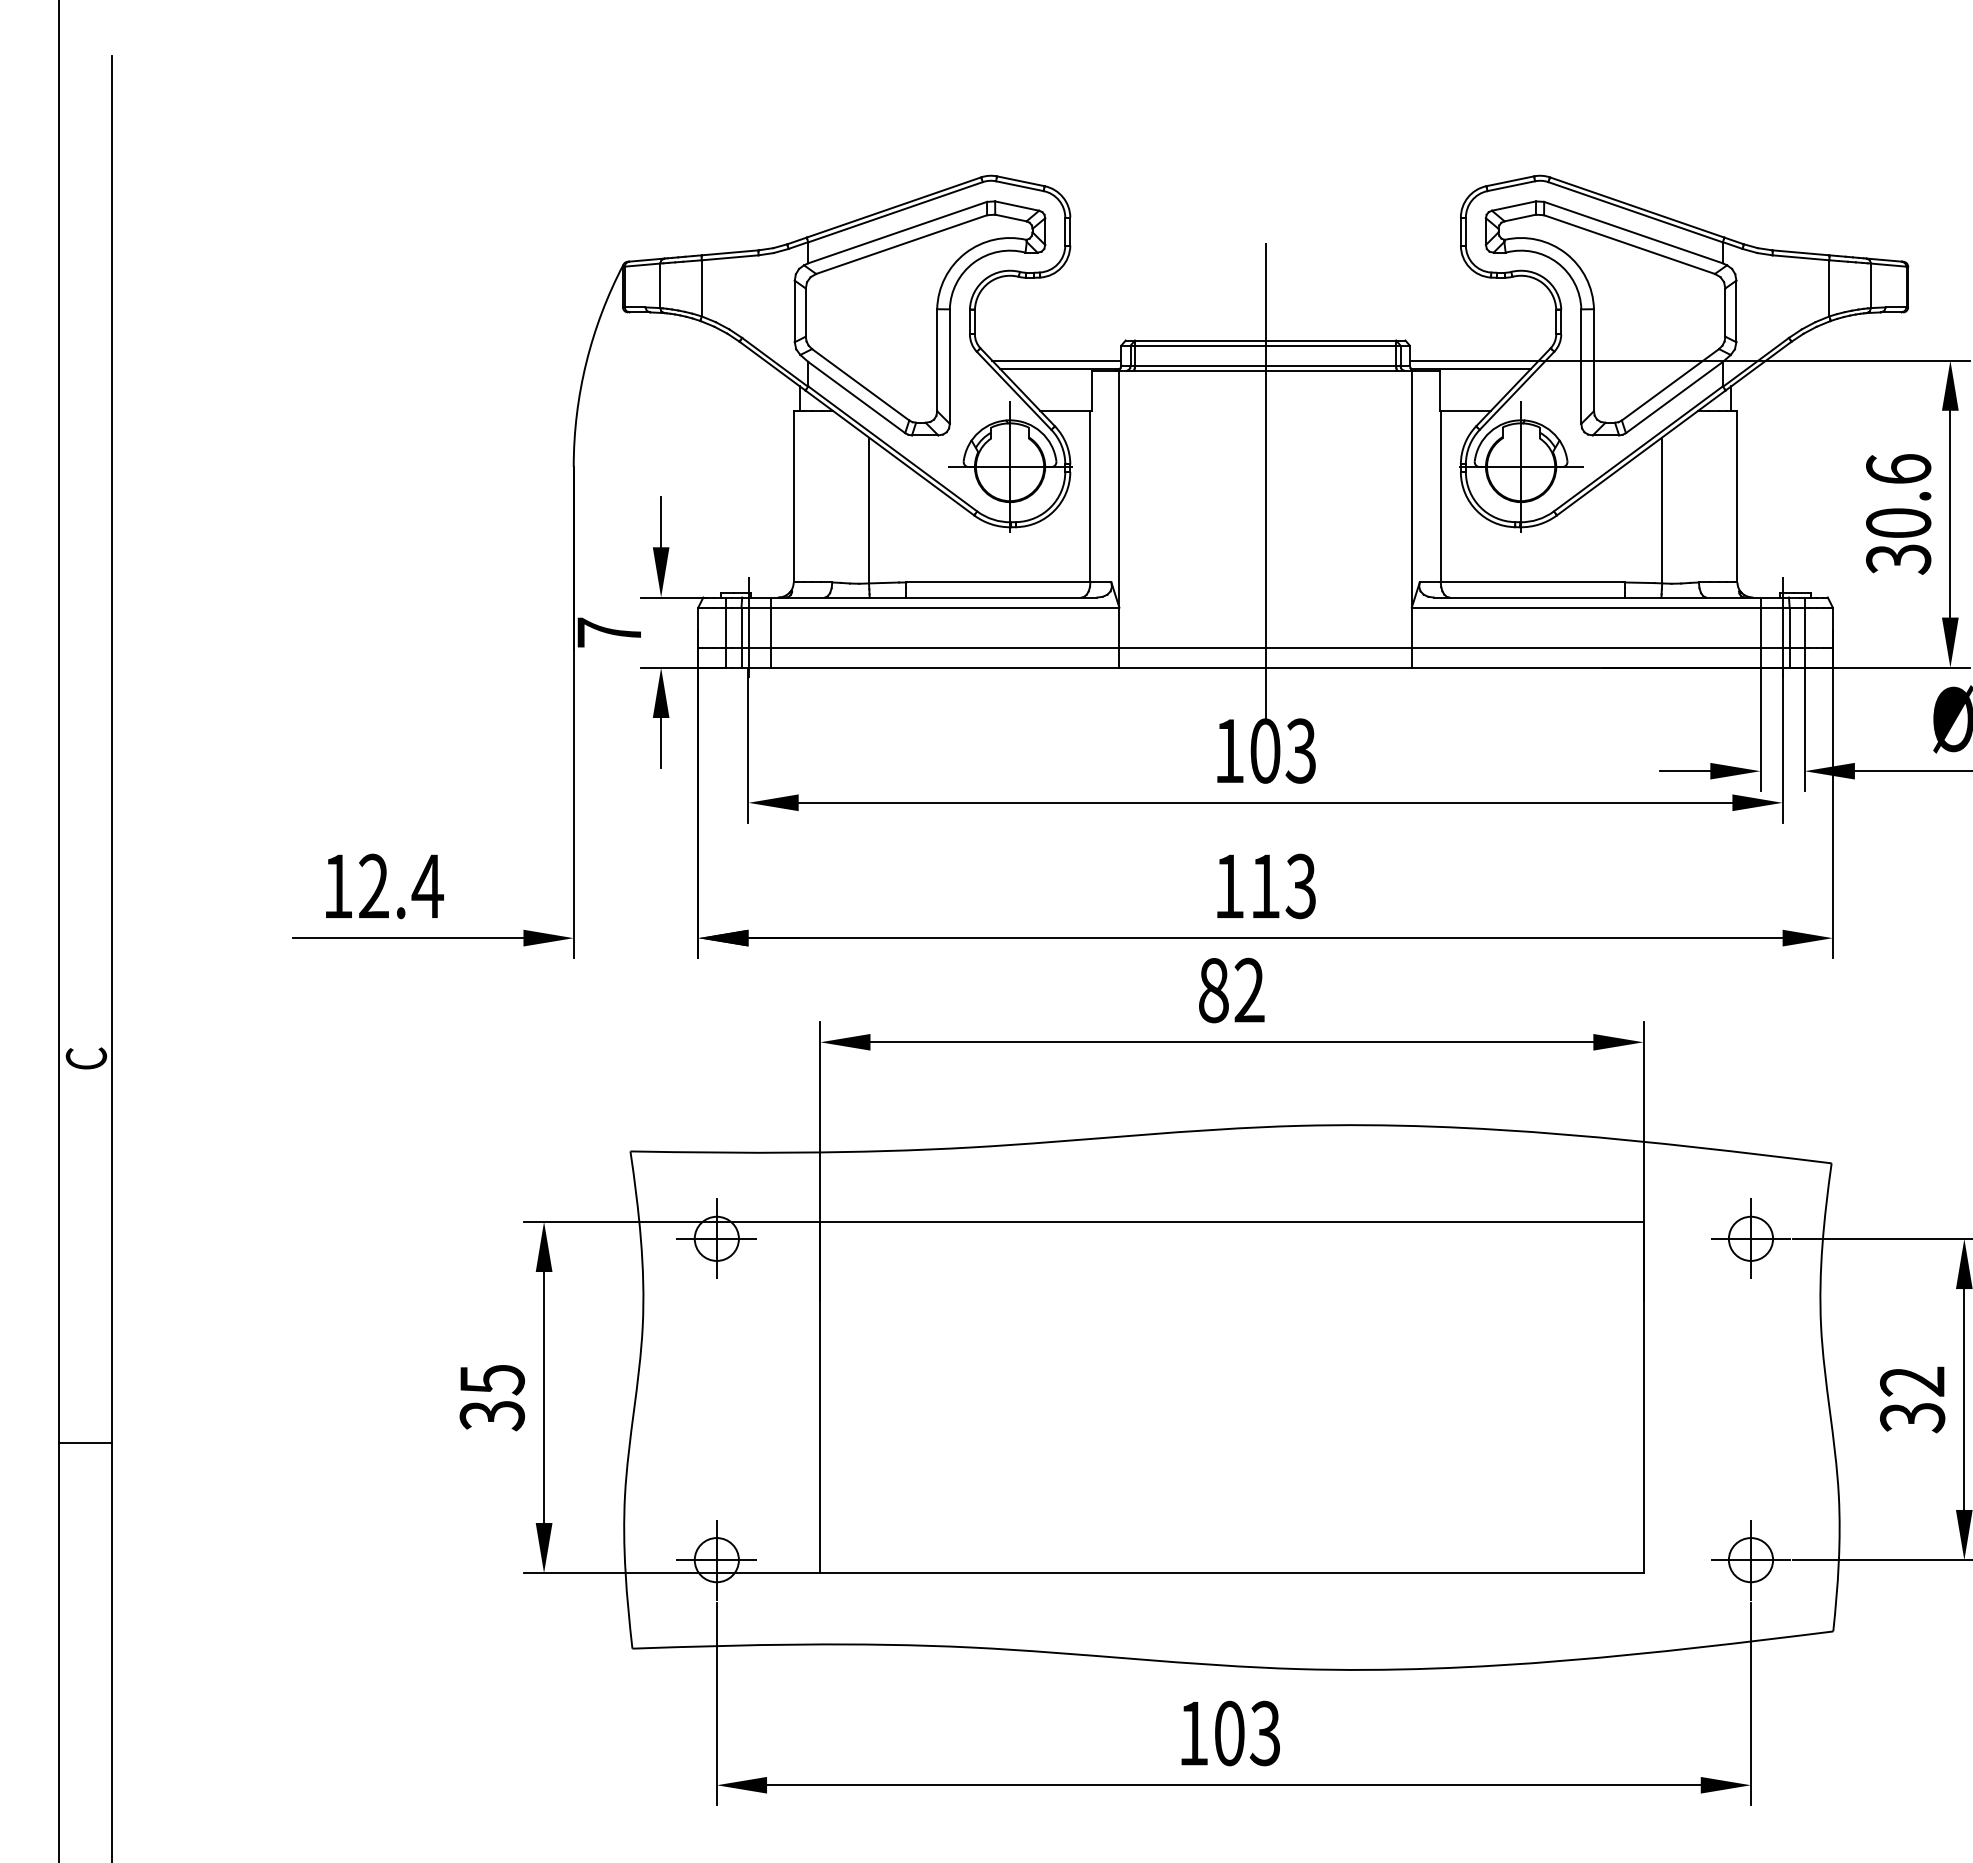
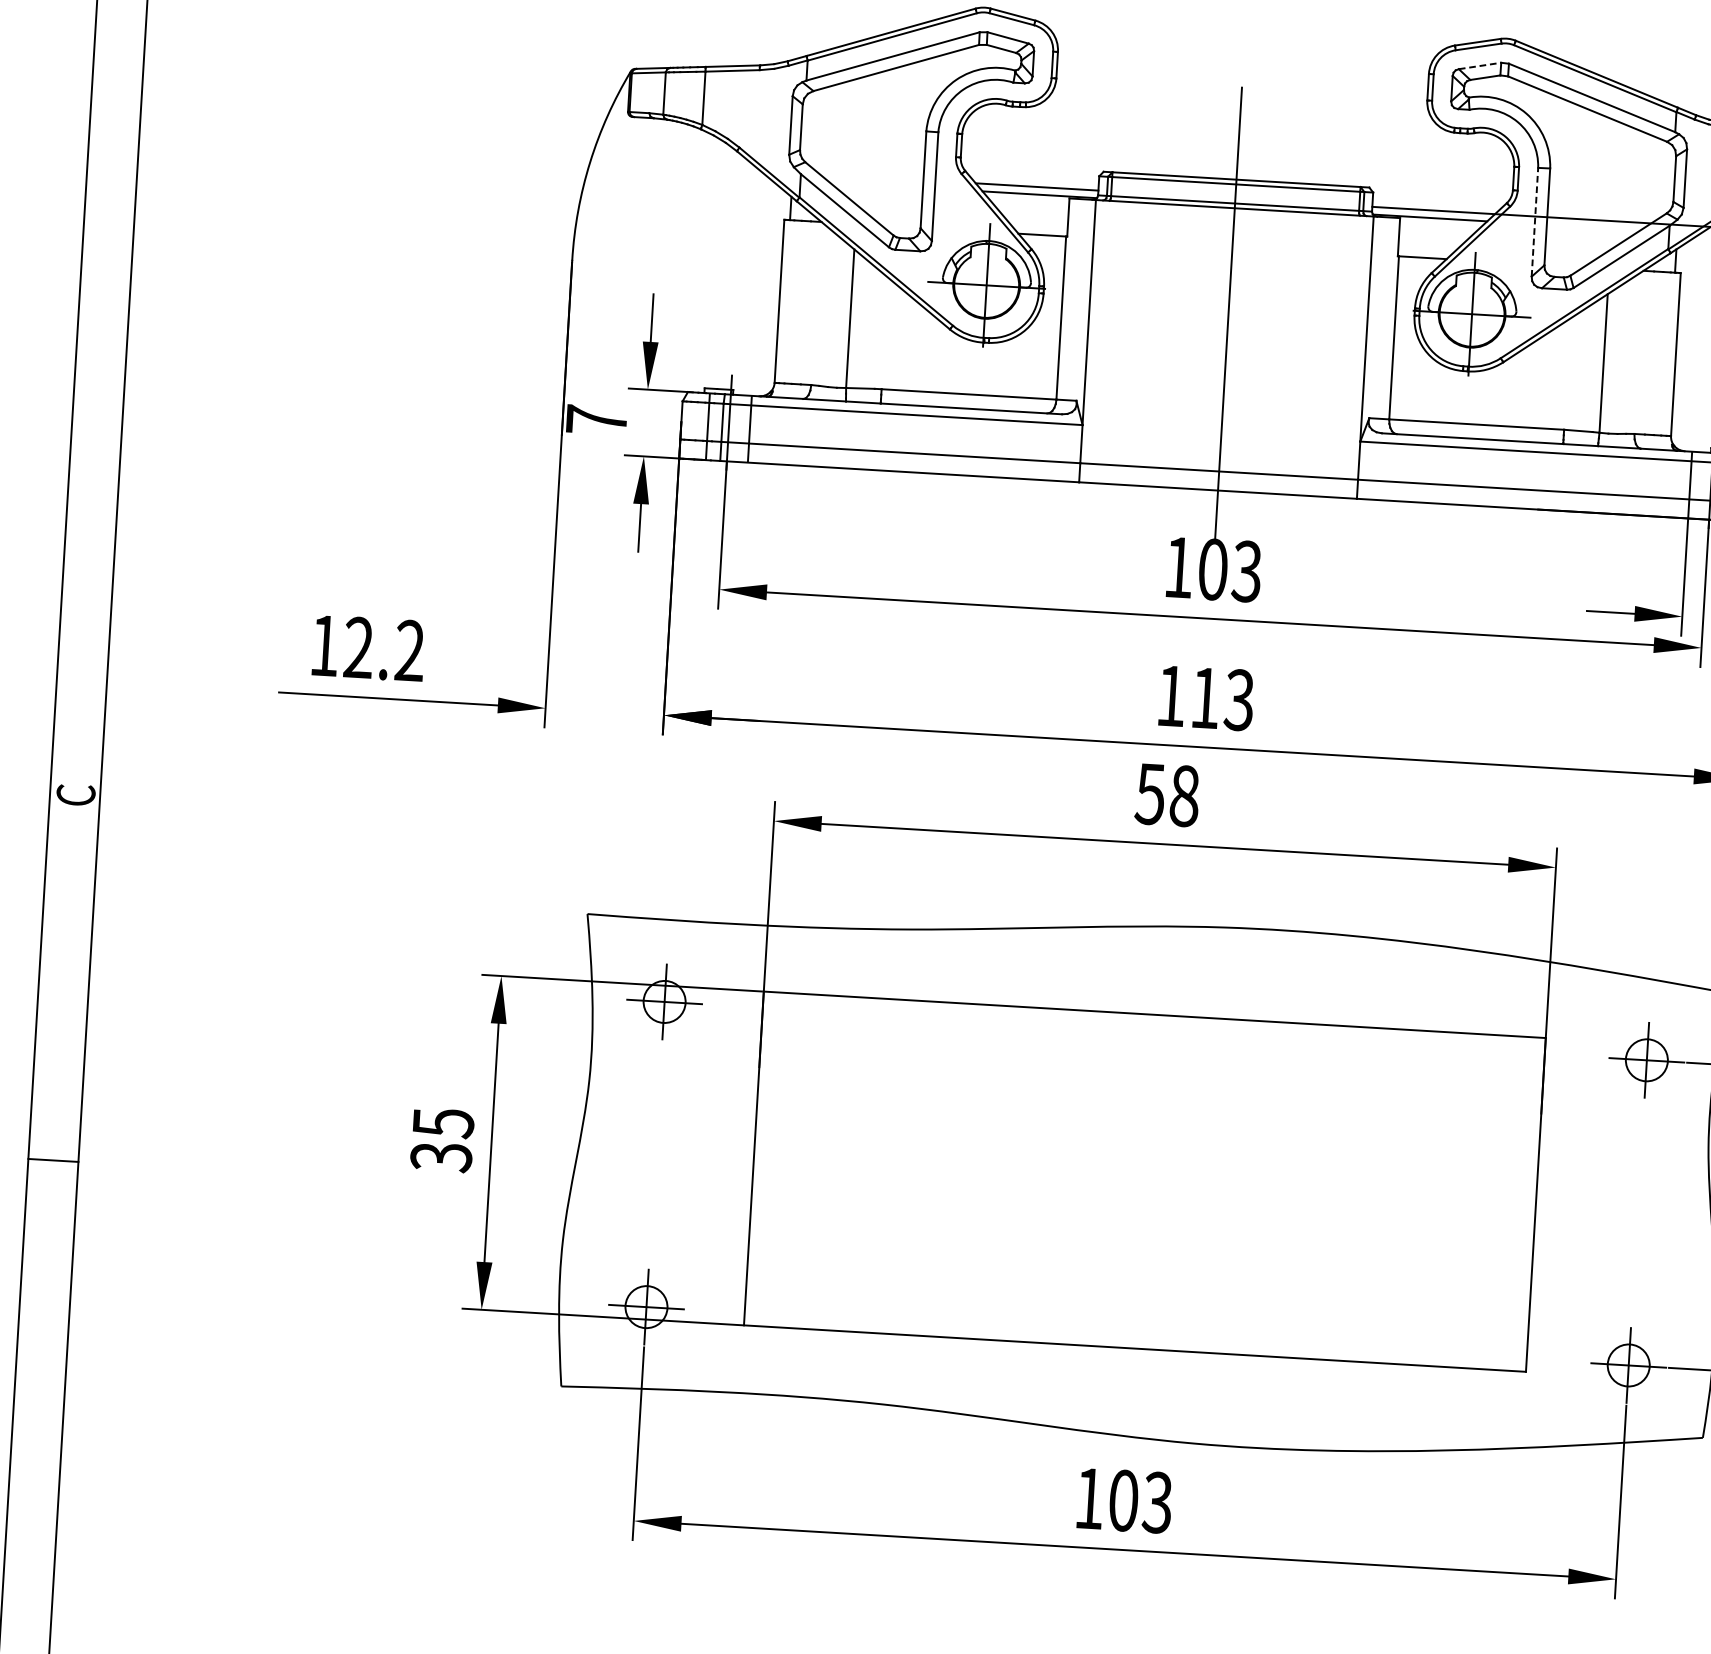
line: (1514, 206) -> (1480, 66), solid -> dashed
line: (1581, 366) -> (1535, 222), solid -> dashed
text: (427, 885) -> (409, 650), 12.4 -> 12.2
text: (1231, 990) -> (1167, 795), 82 -> 58

